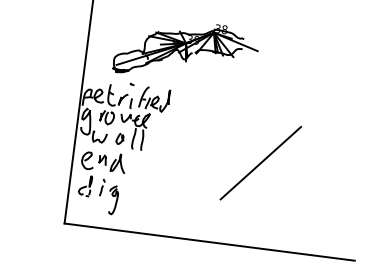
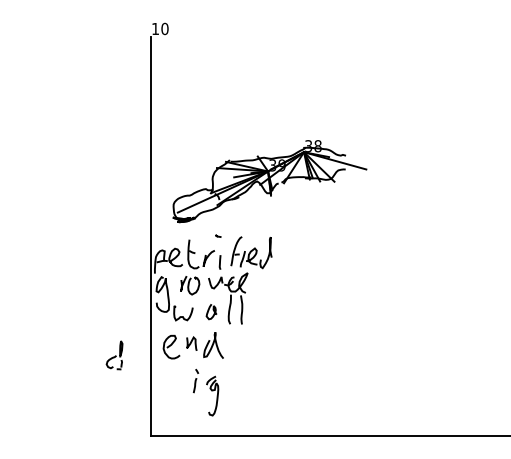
part: (186, 50) -> (269, 181), moved
line: (260, 163) -> (405, 320), removed
part: (85, 185) -> (114, 355), moved

